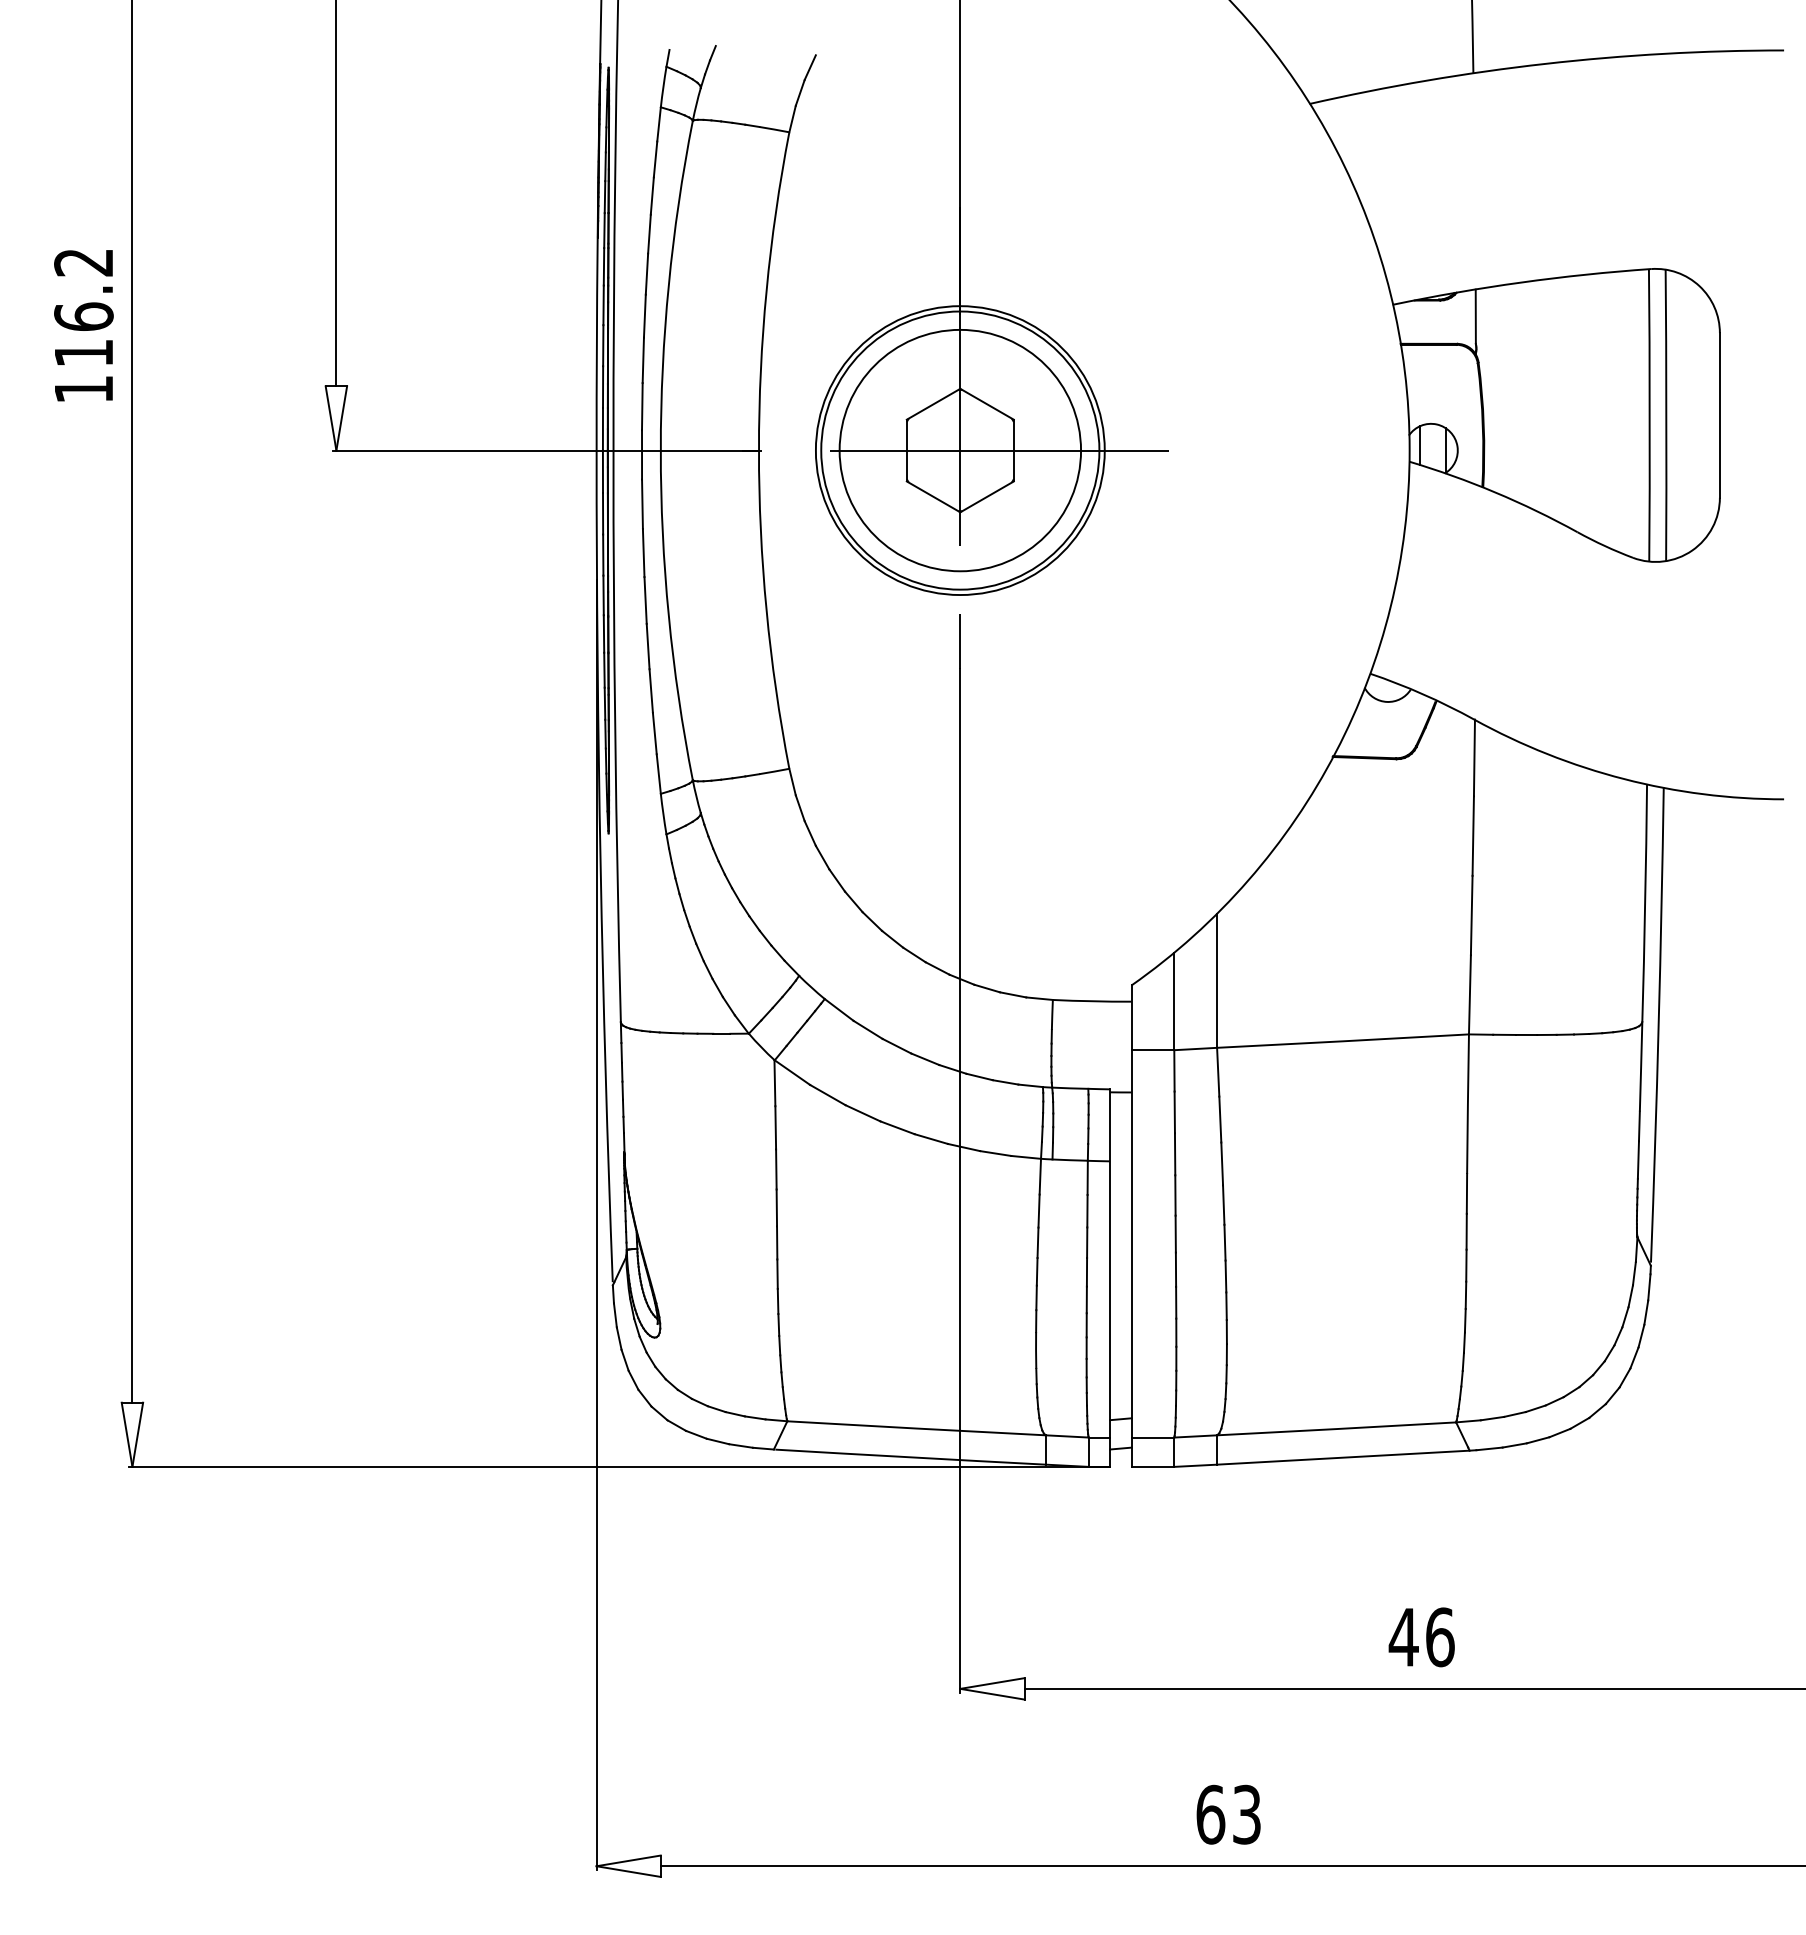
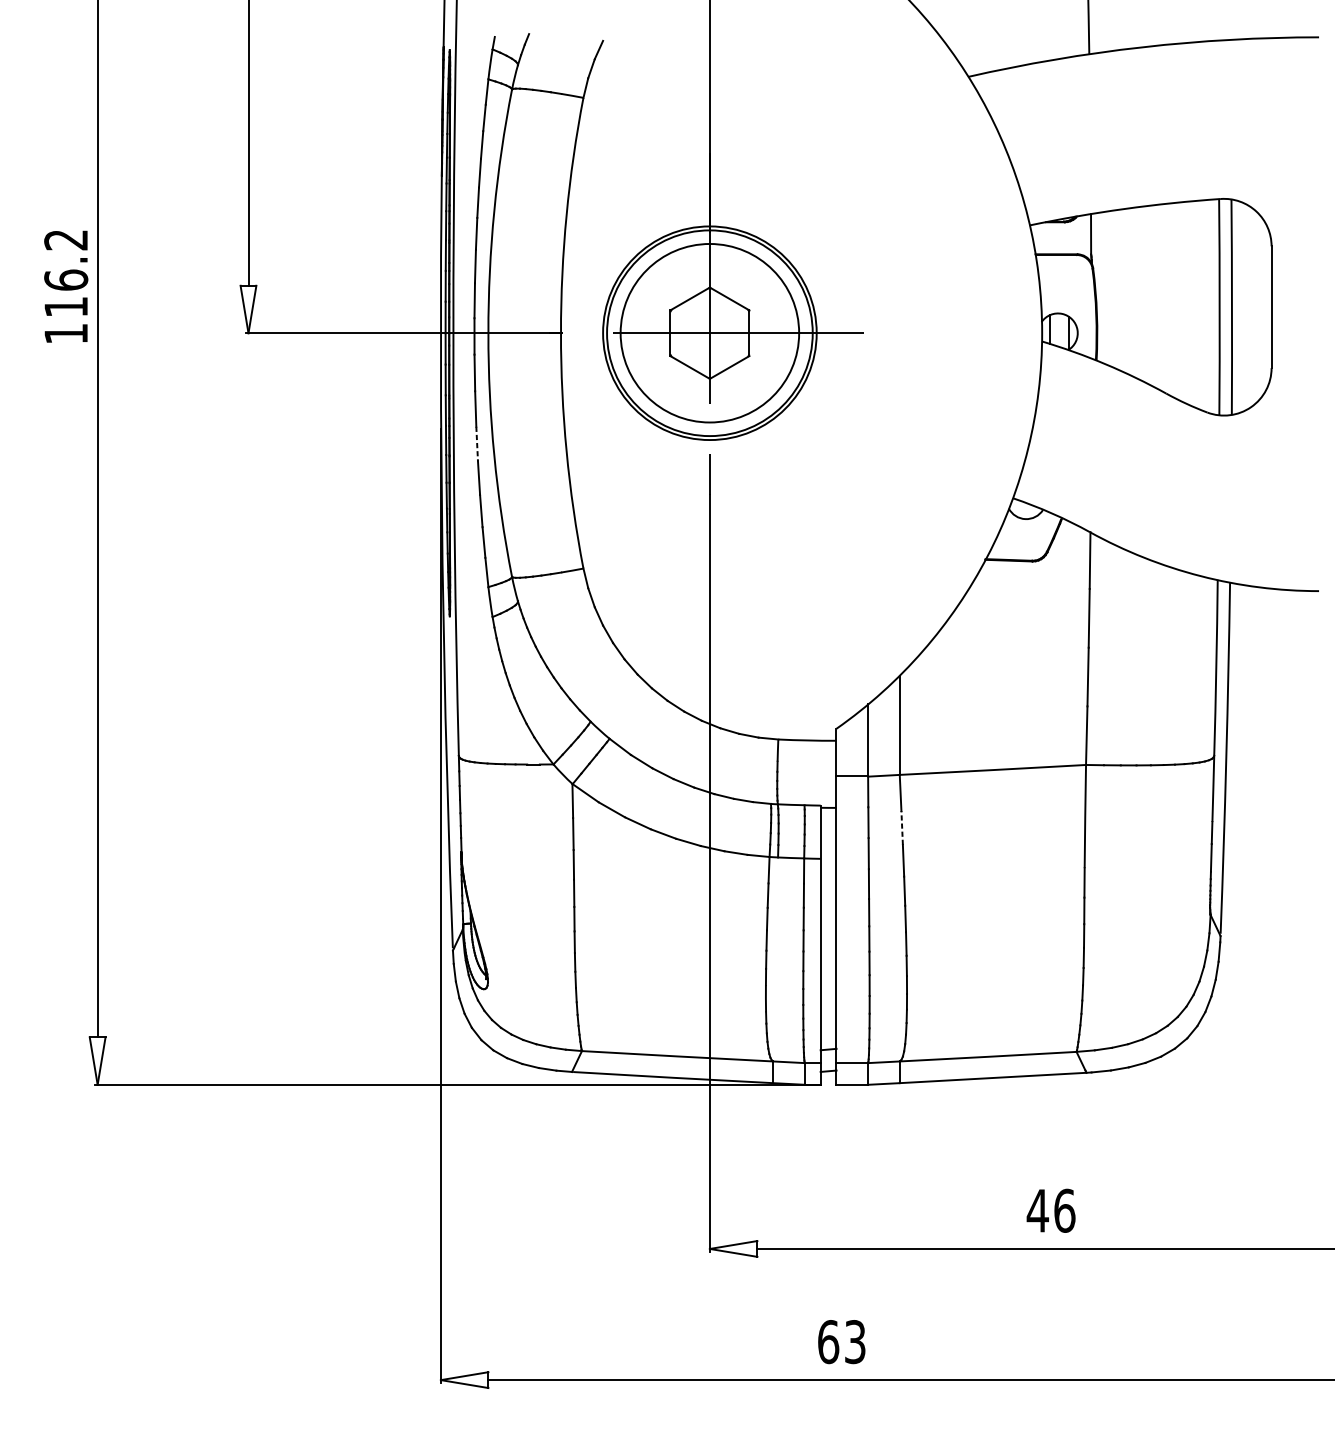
text: (83, 325) -> (65, 286), moved
line: (645, 600) -> (477, 444), solid -> dashed
line: (1220, 1119) -> (902, 827), solid -> dashed
text: (1228, 1814) -> (841, 1341), moved

